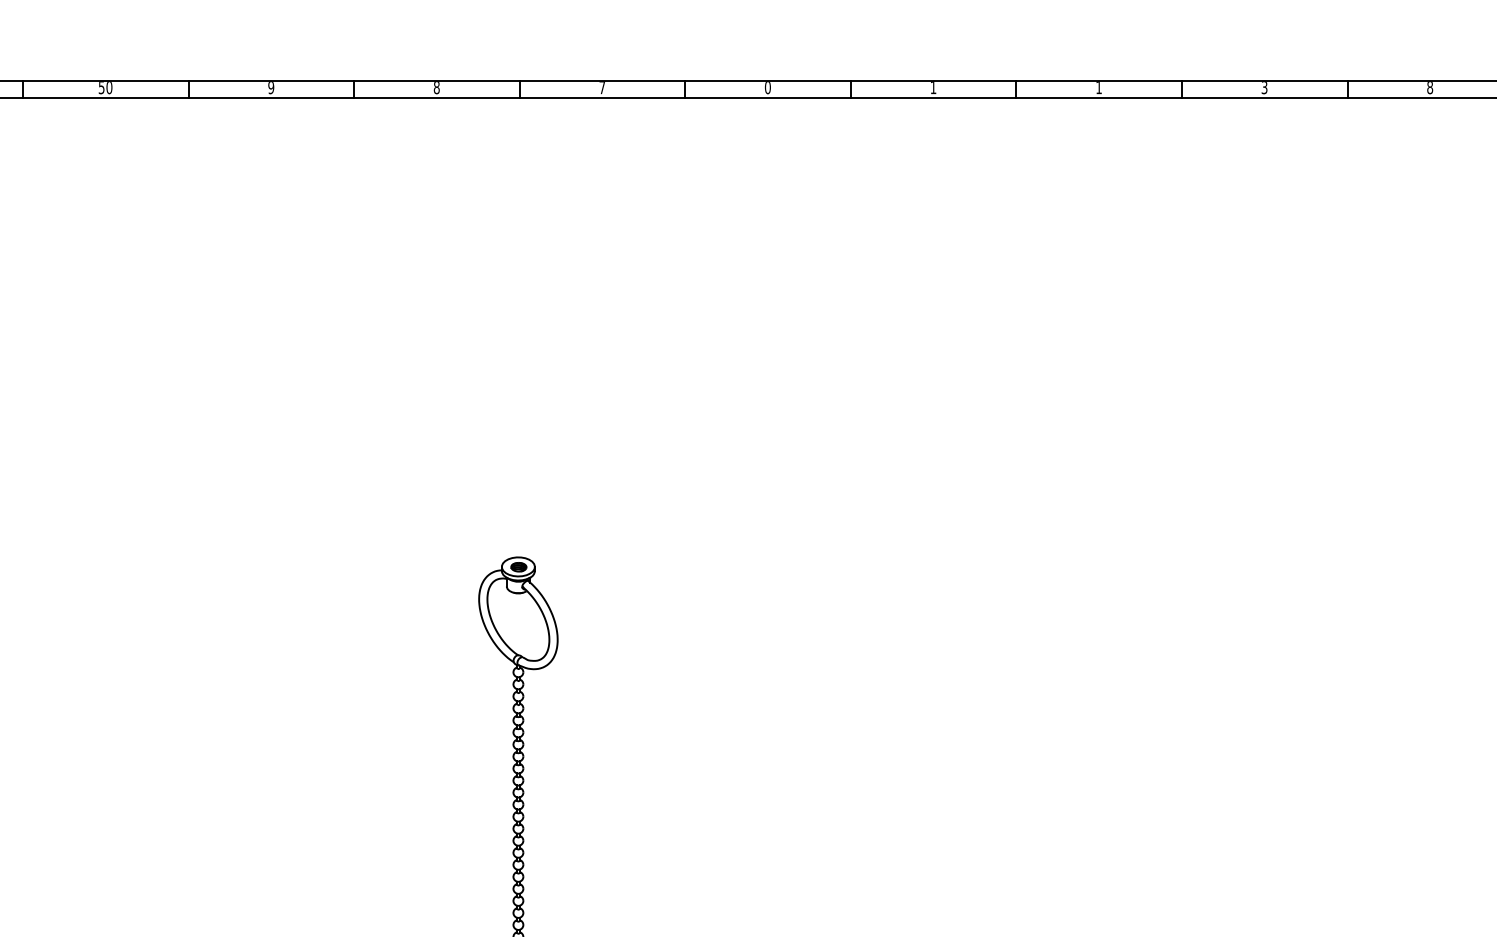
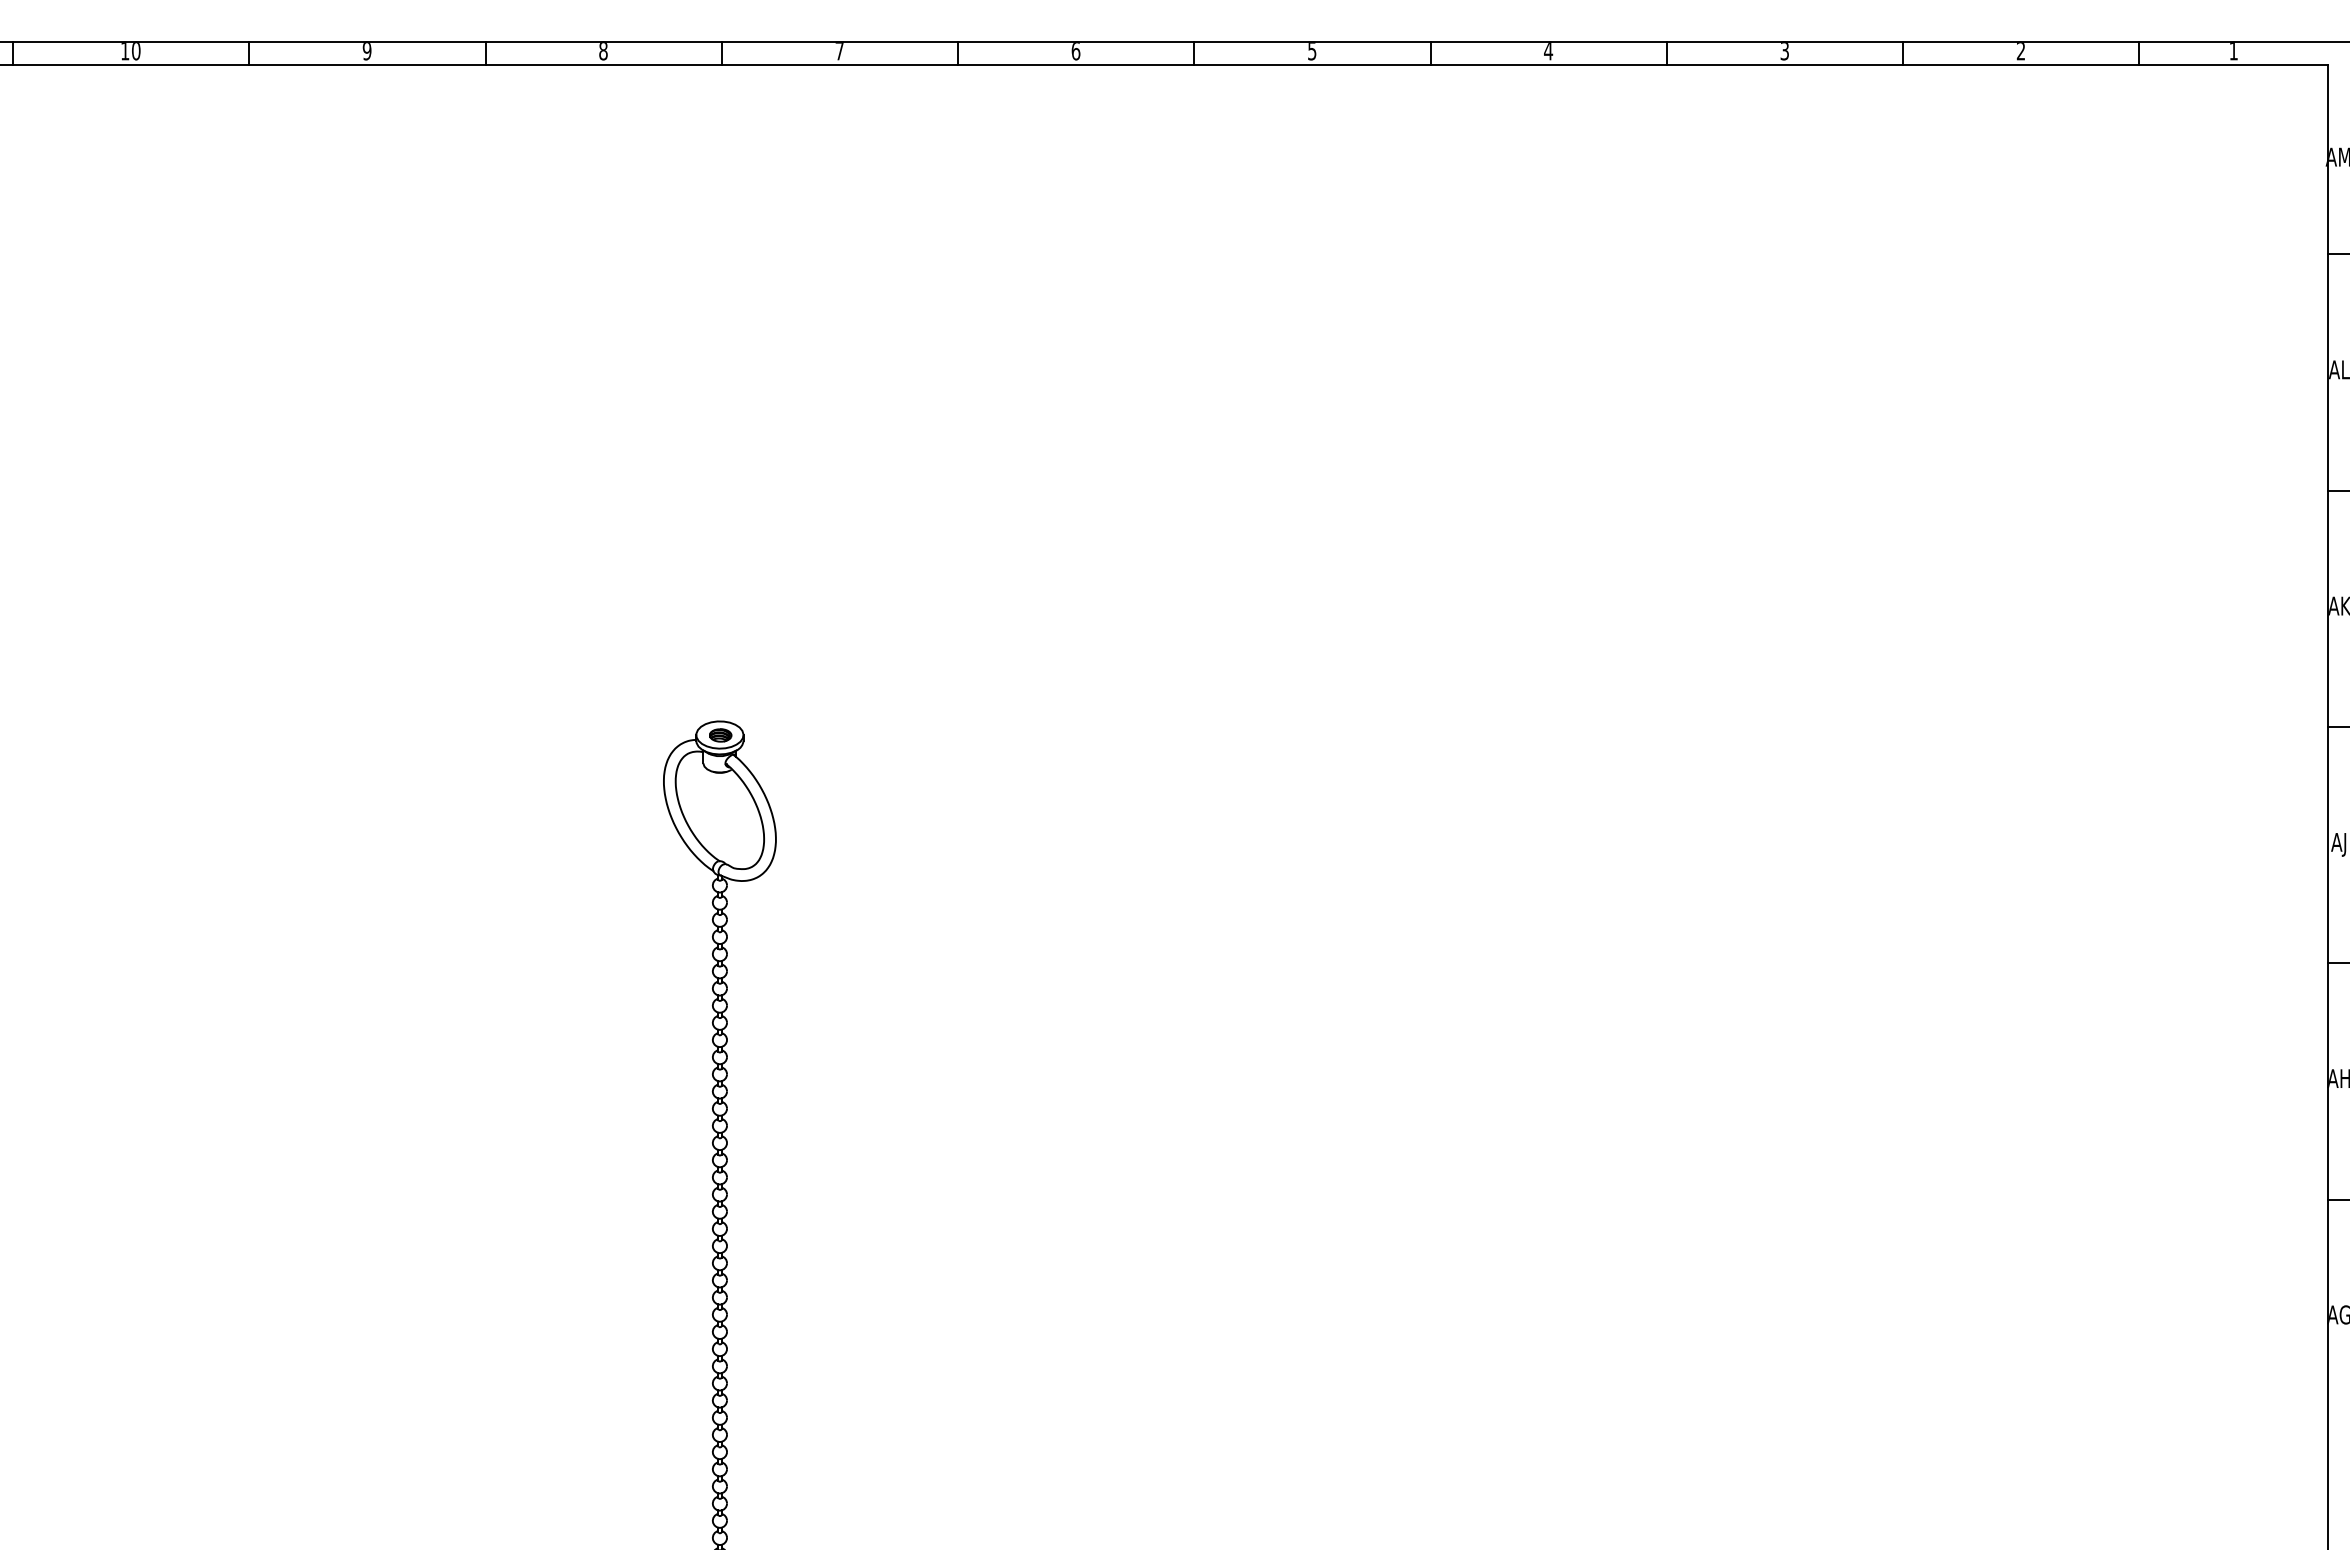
text: (101, 87) -> (125, 51), 50 -> 10
text: (767, 87) -> (1075, 51), 0 -> 6
text: (933, 87) -> (1312, 51), 1 -> 5
text: (1098, 87) -> (1548, 51), 1 -> 4
text: (1429, 87) -> (2020, 51), 8 -> 2

